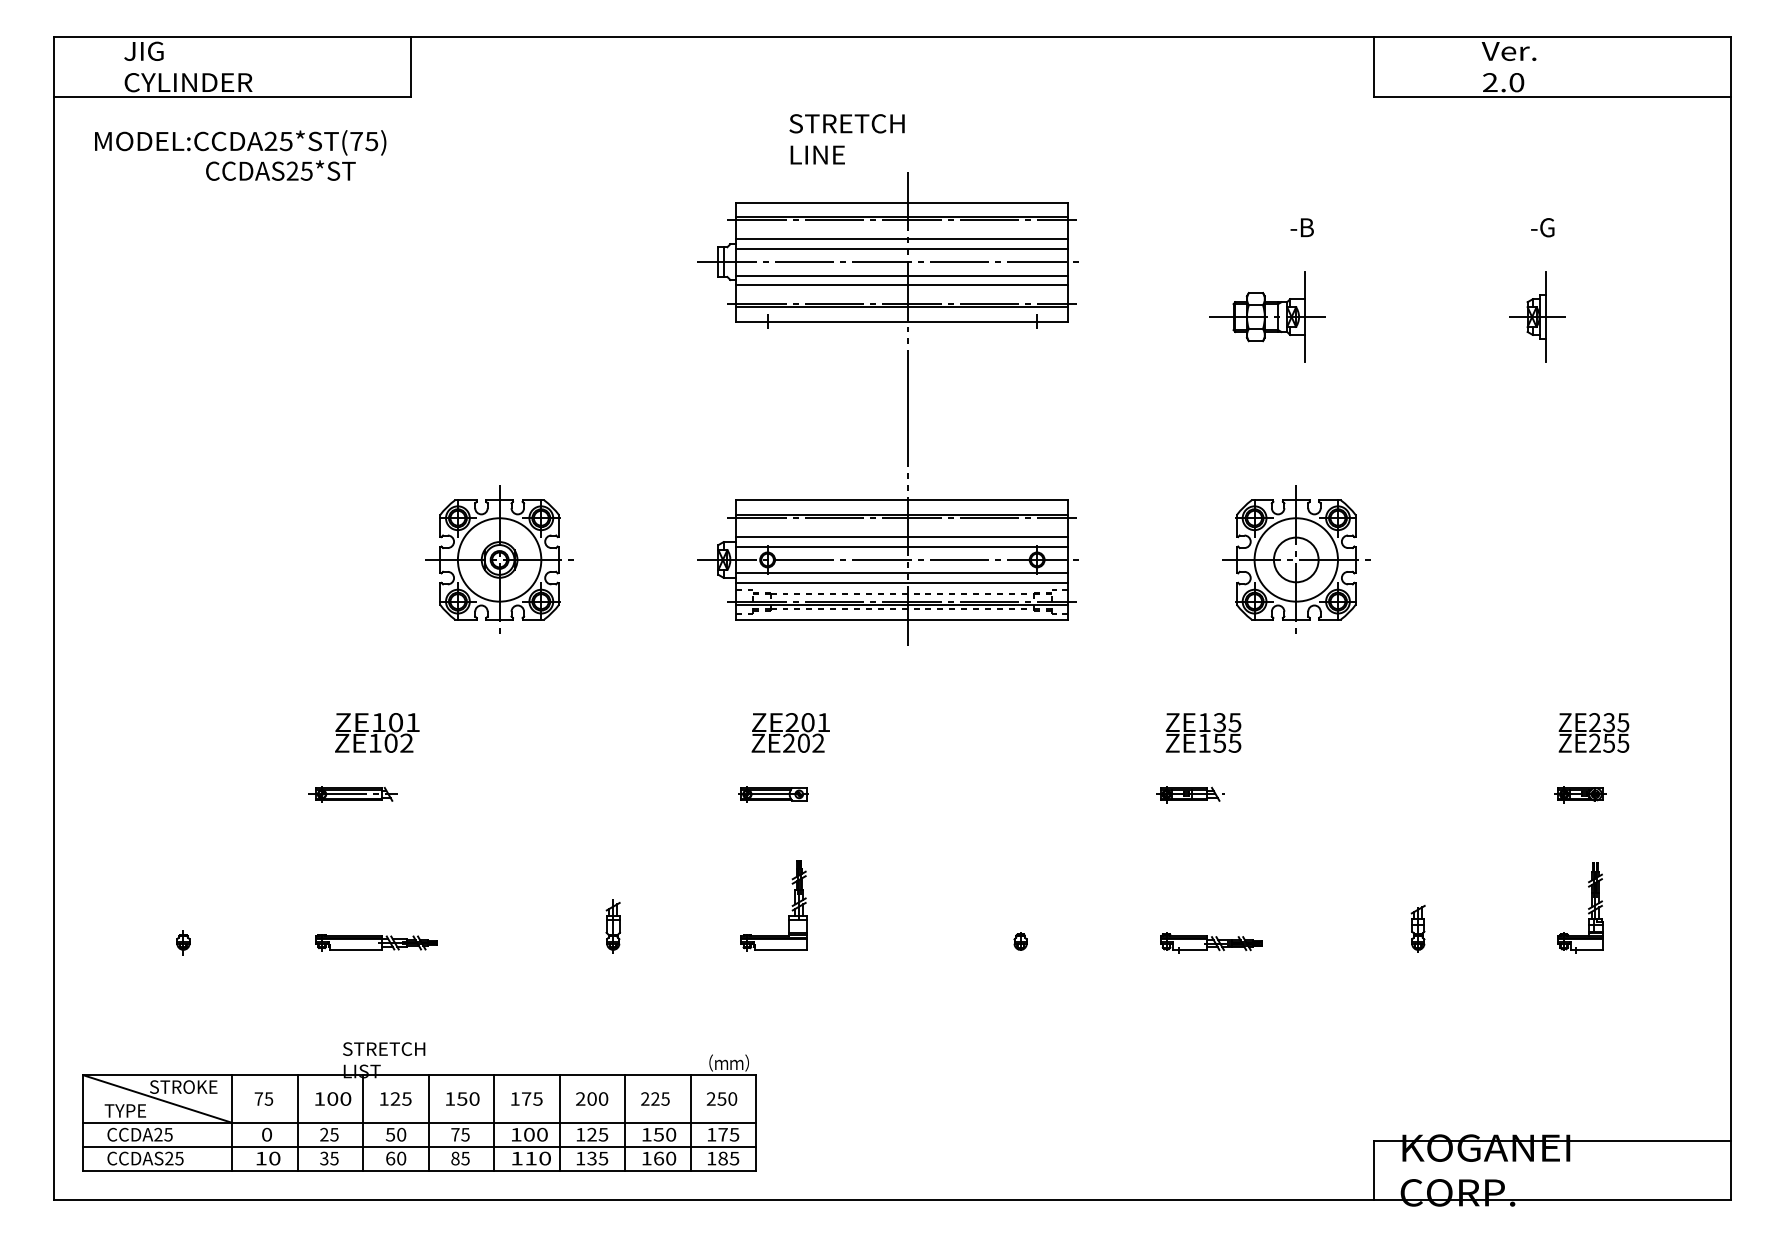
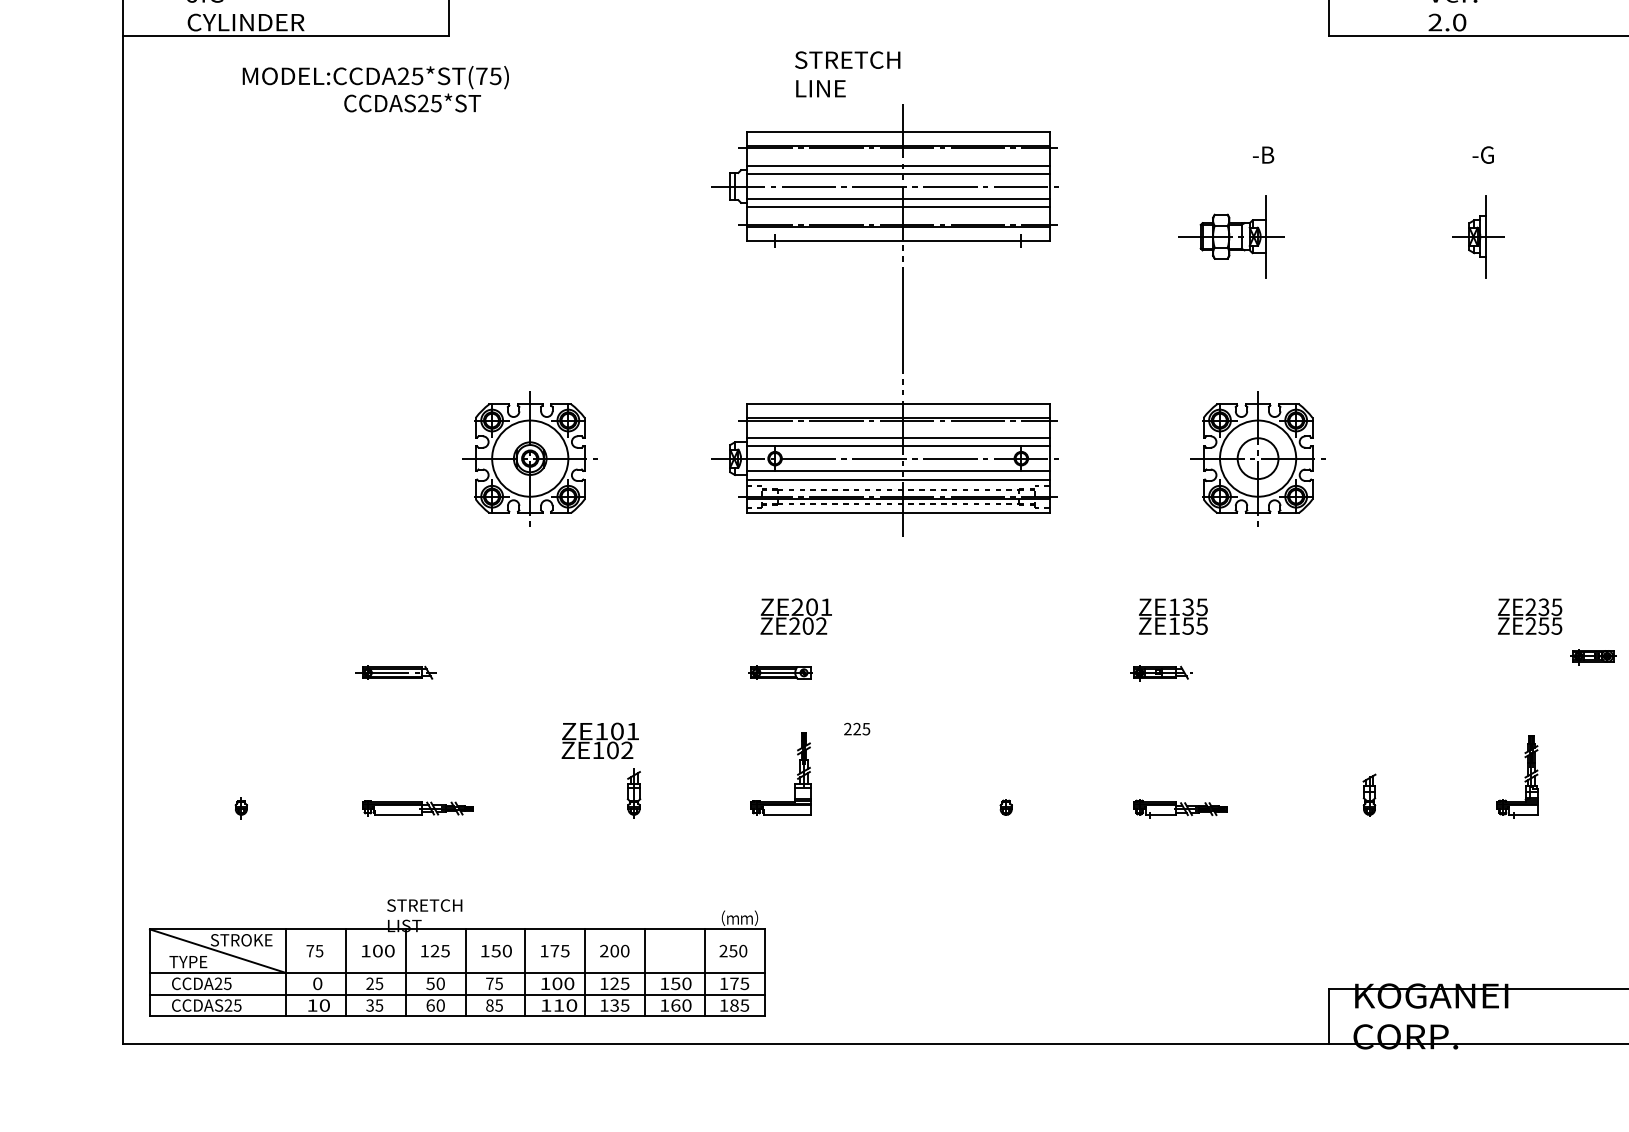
text: (240, 155) -> (375, 89), moved
text: (377, 732) -> (600, 740), moved
part: (1580, 794) -> (1593, 656), moved
text: (655, 1098) -> (857, 728), moved

